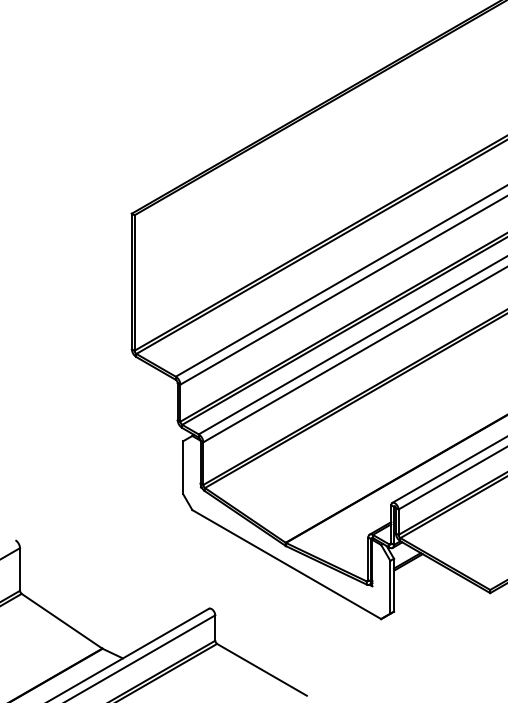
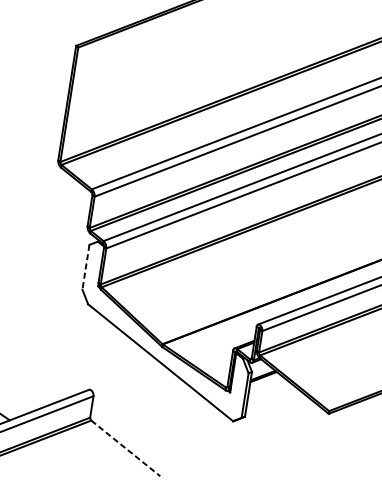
line: (183, 468) -> (86, 267), solid -> dashed
line: (262, 669) -> (126, 448), solid -> dashed

